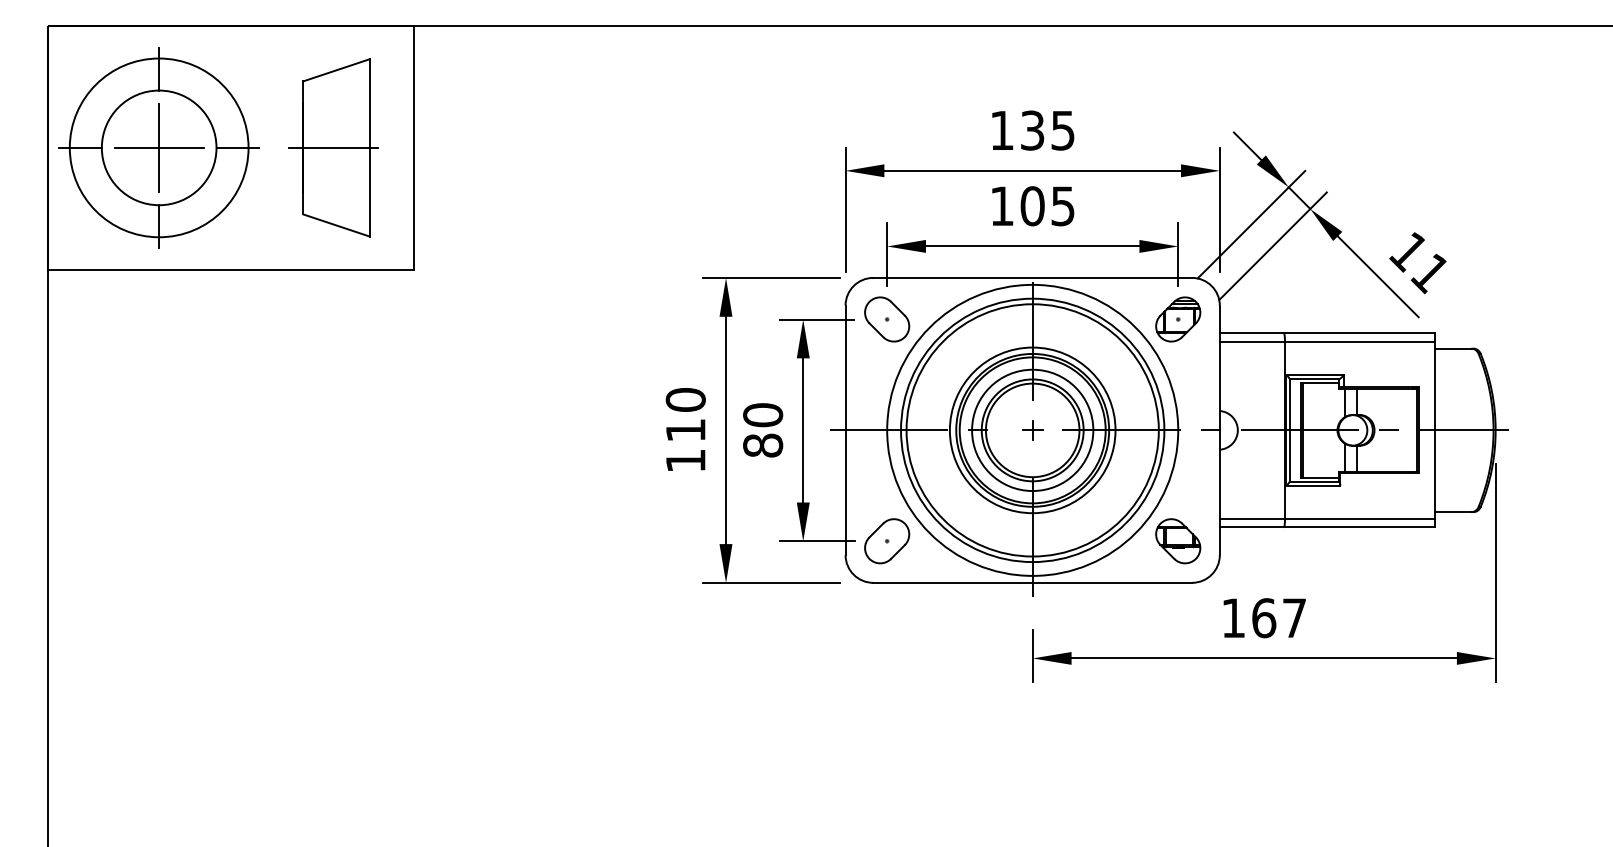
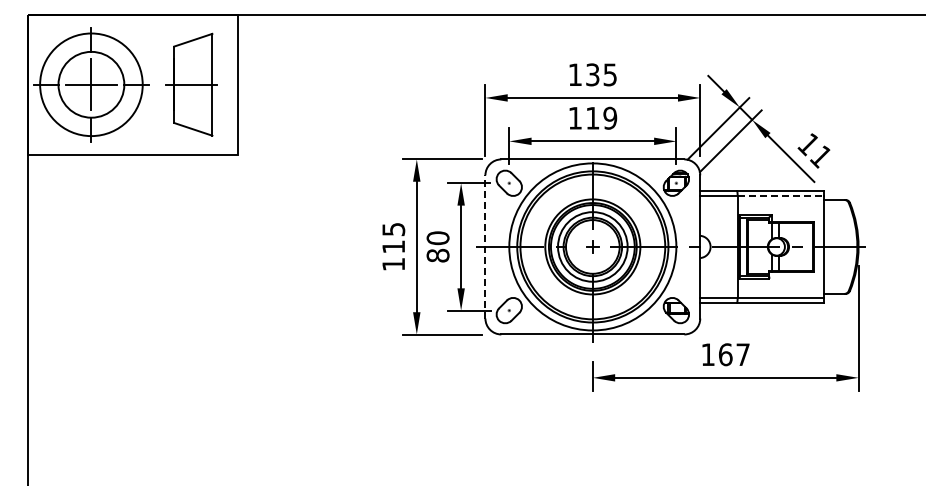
text: (1047, 204) -> (601, 117), 105 -> 119
line: (1359, 342) -> (780, 196), solid -> dashed
text: (685, 399) -> (393, 229), 110 -> 115
line: (845, 429) -> (485, 246), solid -> dashed

